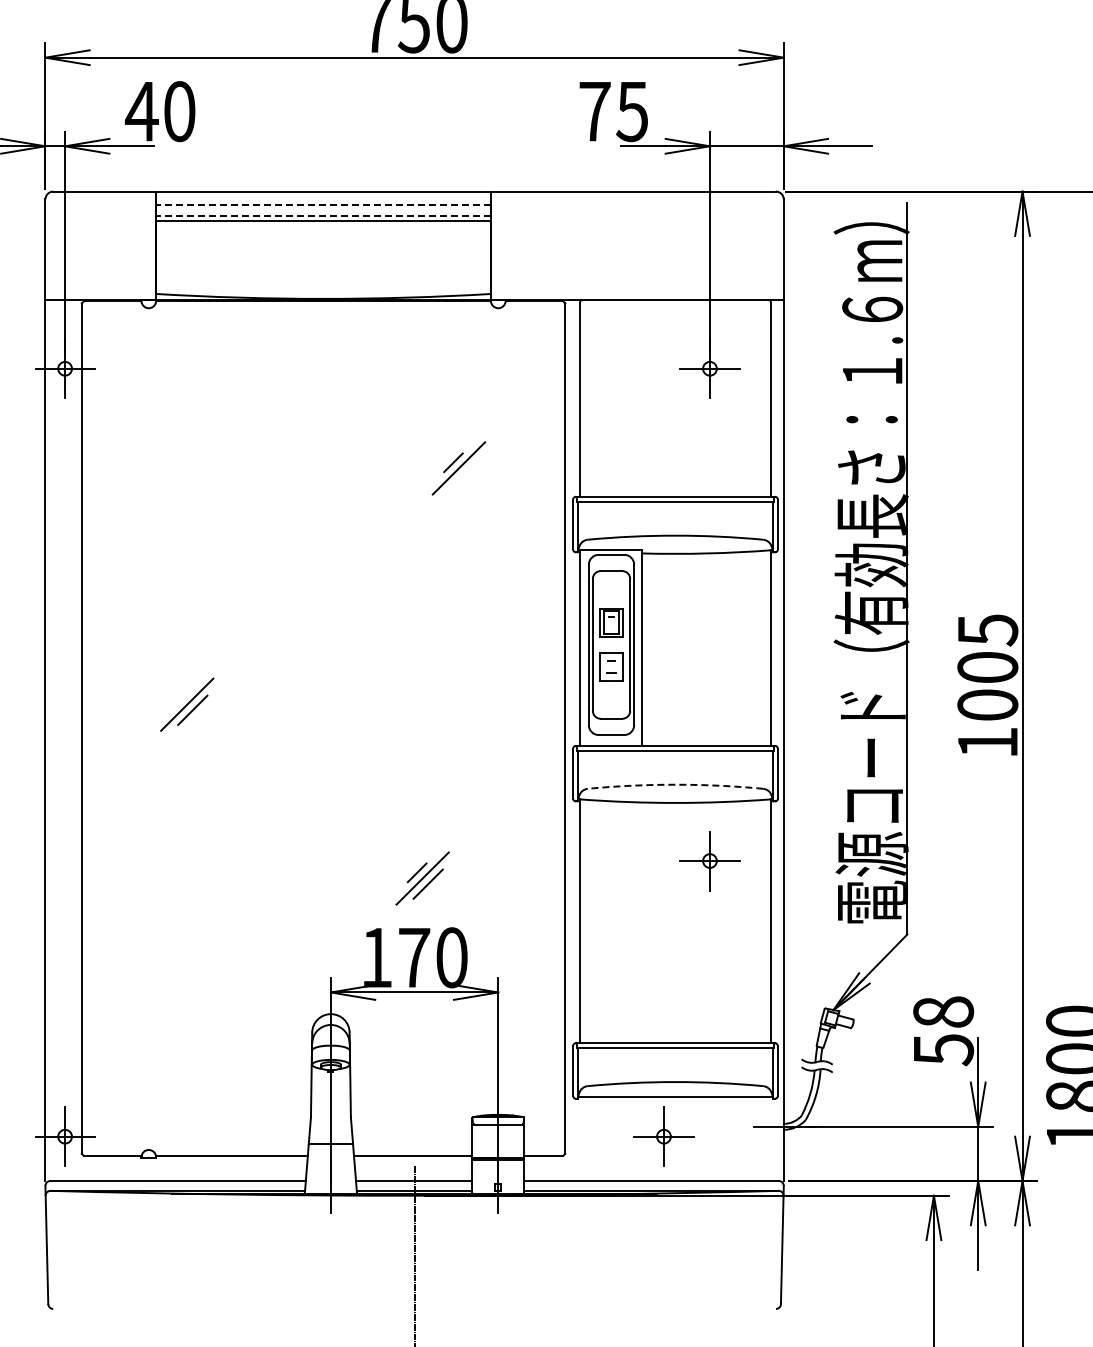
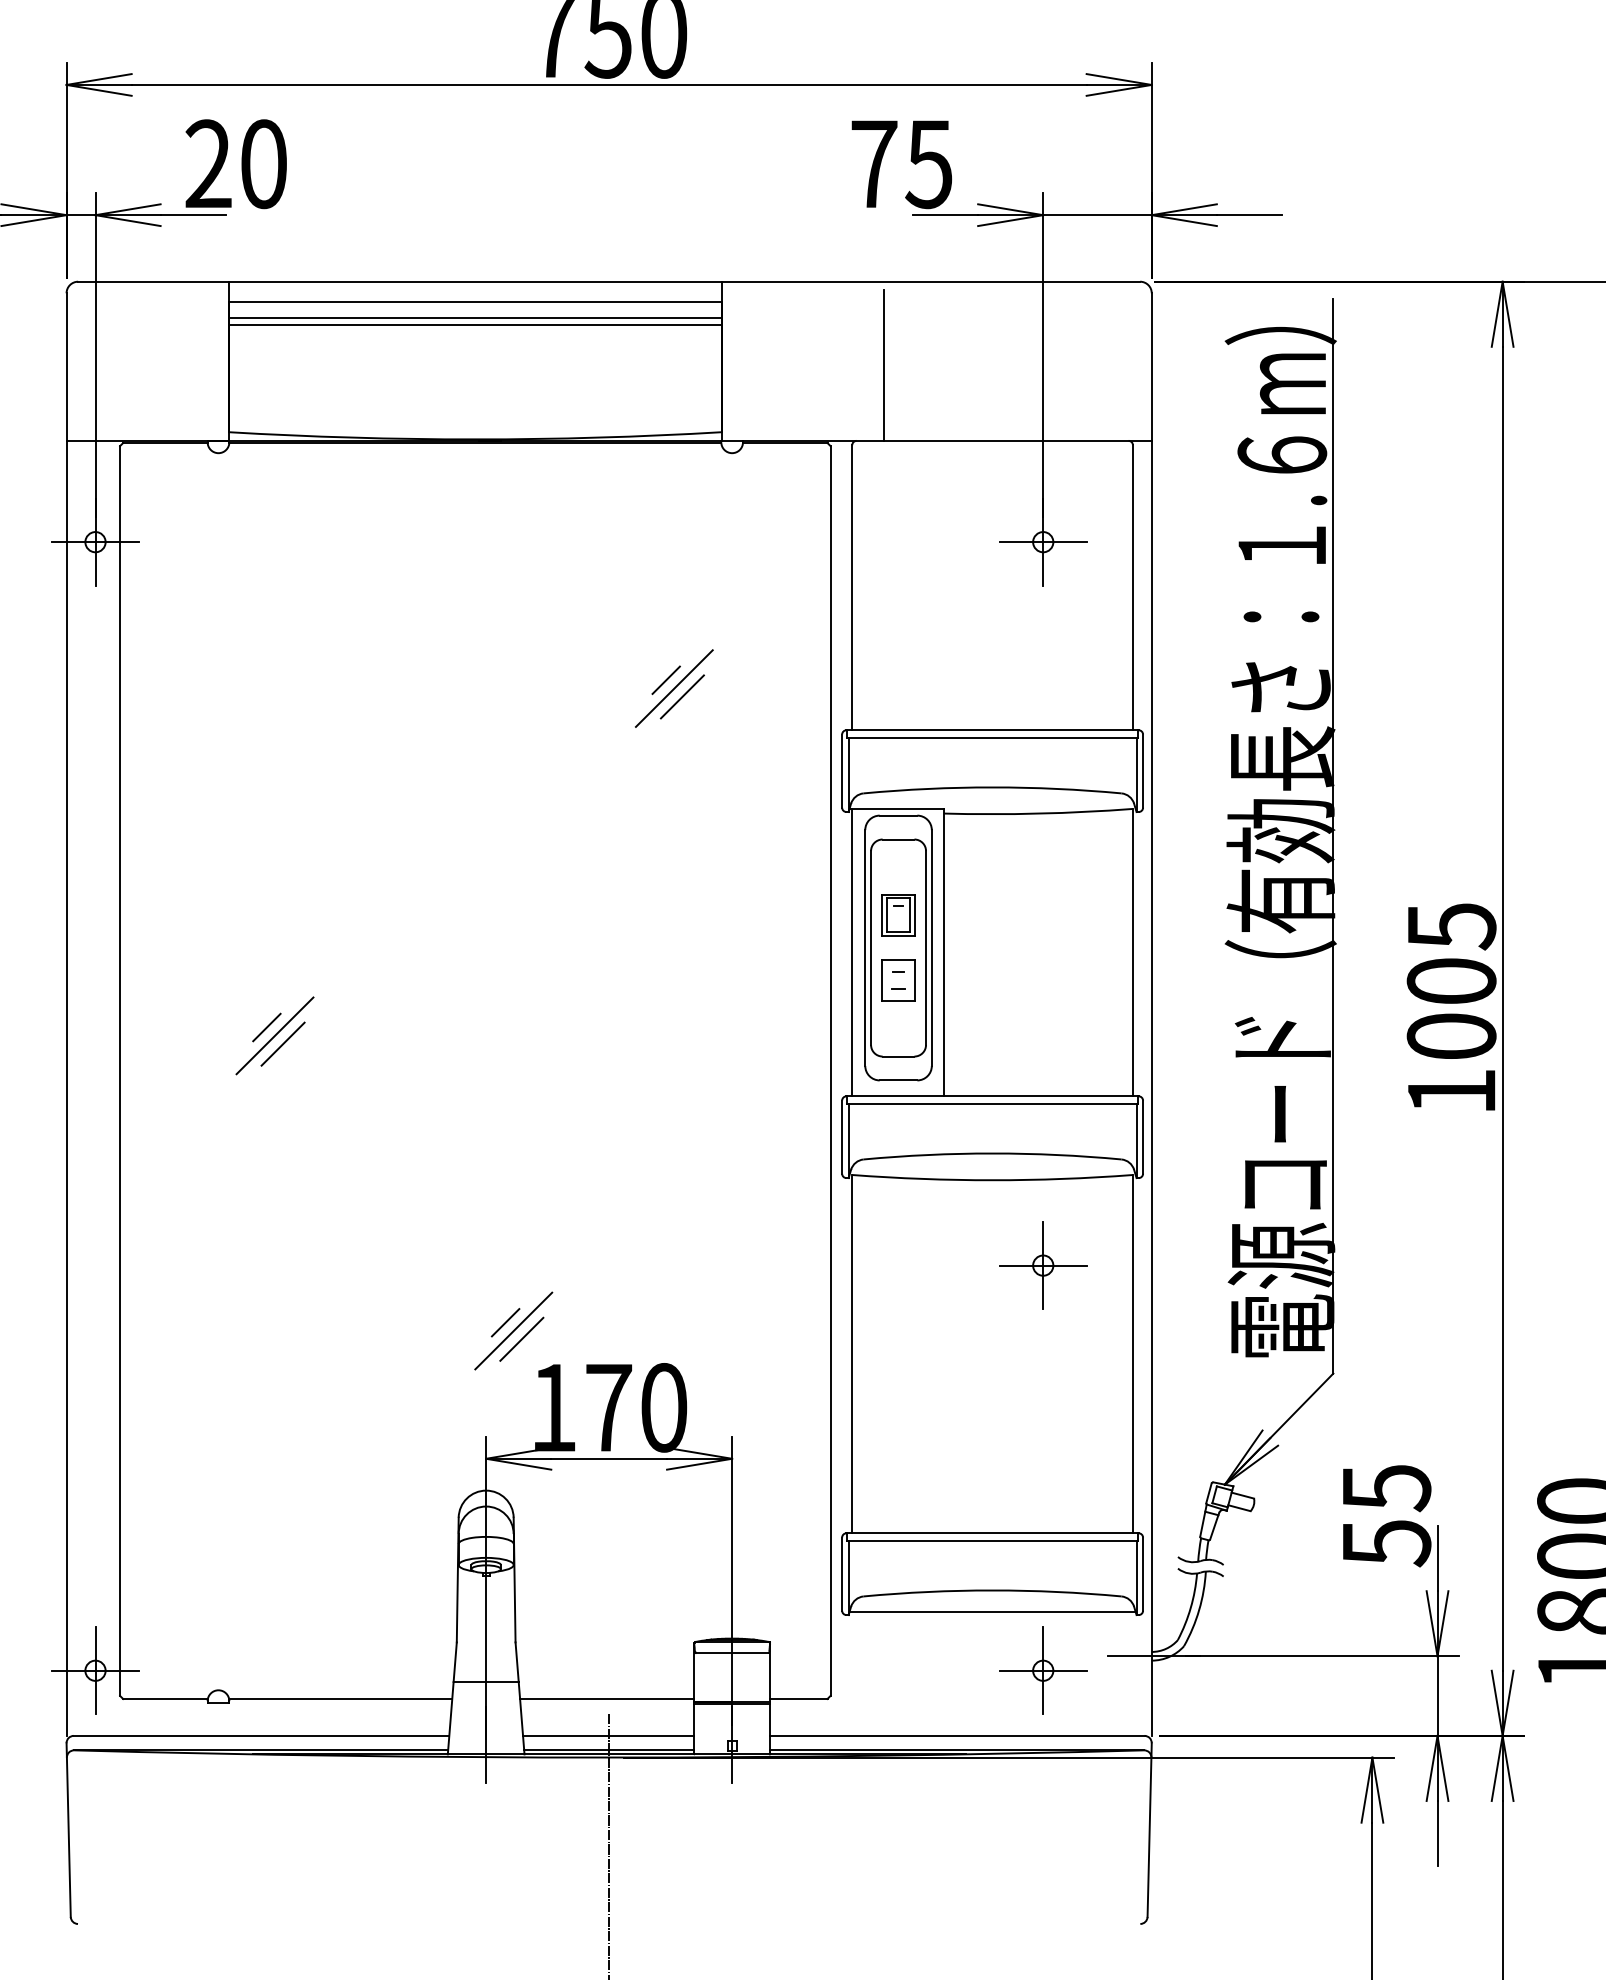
text: (141, 111) -> (207, 164), 40 -> 20
line: (323, 205) -> (475, 302), dashed -> solid
line: (323, 216) -> (475, 318), dashed -> solid
line: (601, 248) -> (883, 365), added
line: (464, 473) -> (682, 696), added
line: (181, 698) -> (266, 1026), added
arc: (675, 784) -> (992, 1153), dashed -> solid
part: (422, 878) -> (513, 1330), moved
text: (943, 1012) -> (1386, 1488), 58 -> 55
part: (663, 1136) -> (1042, 1670), moved

